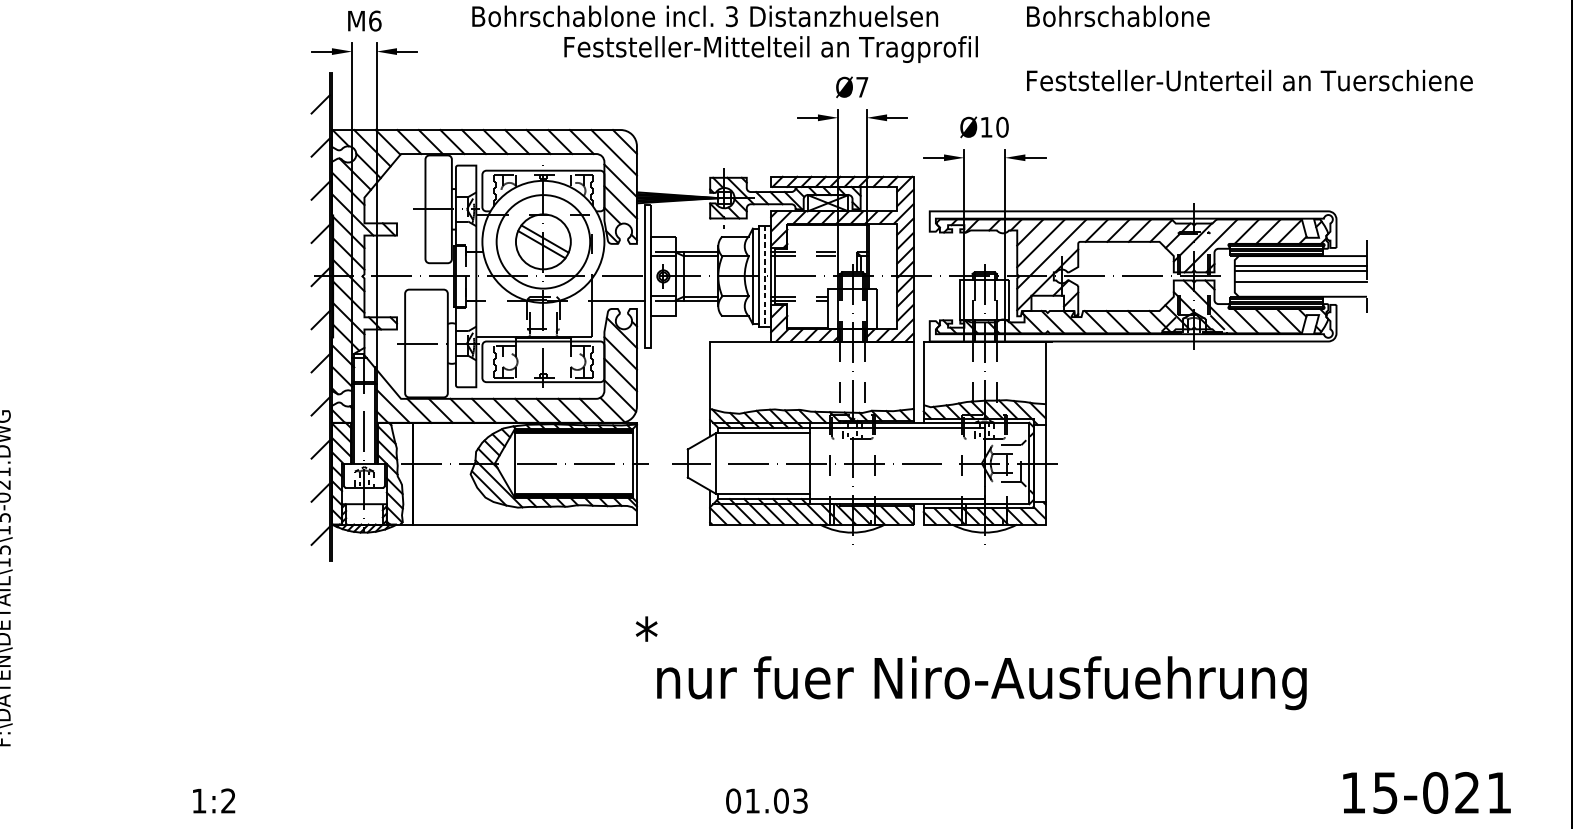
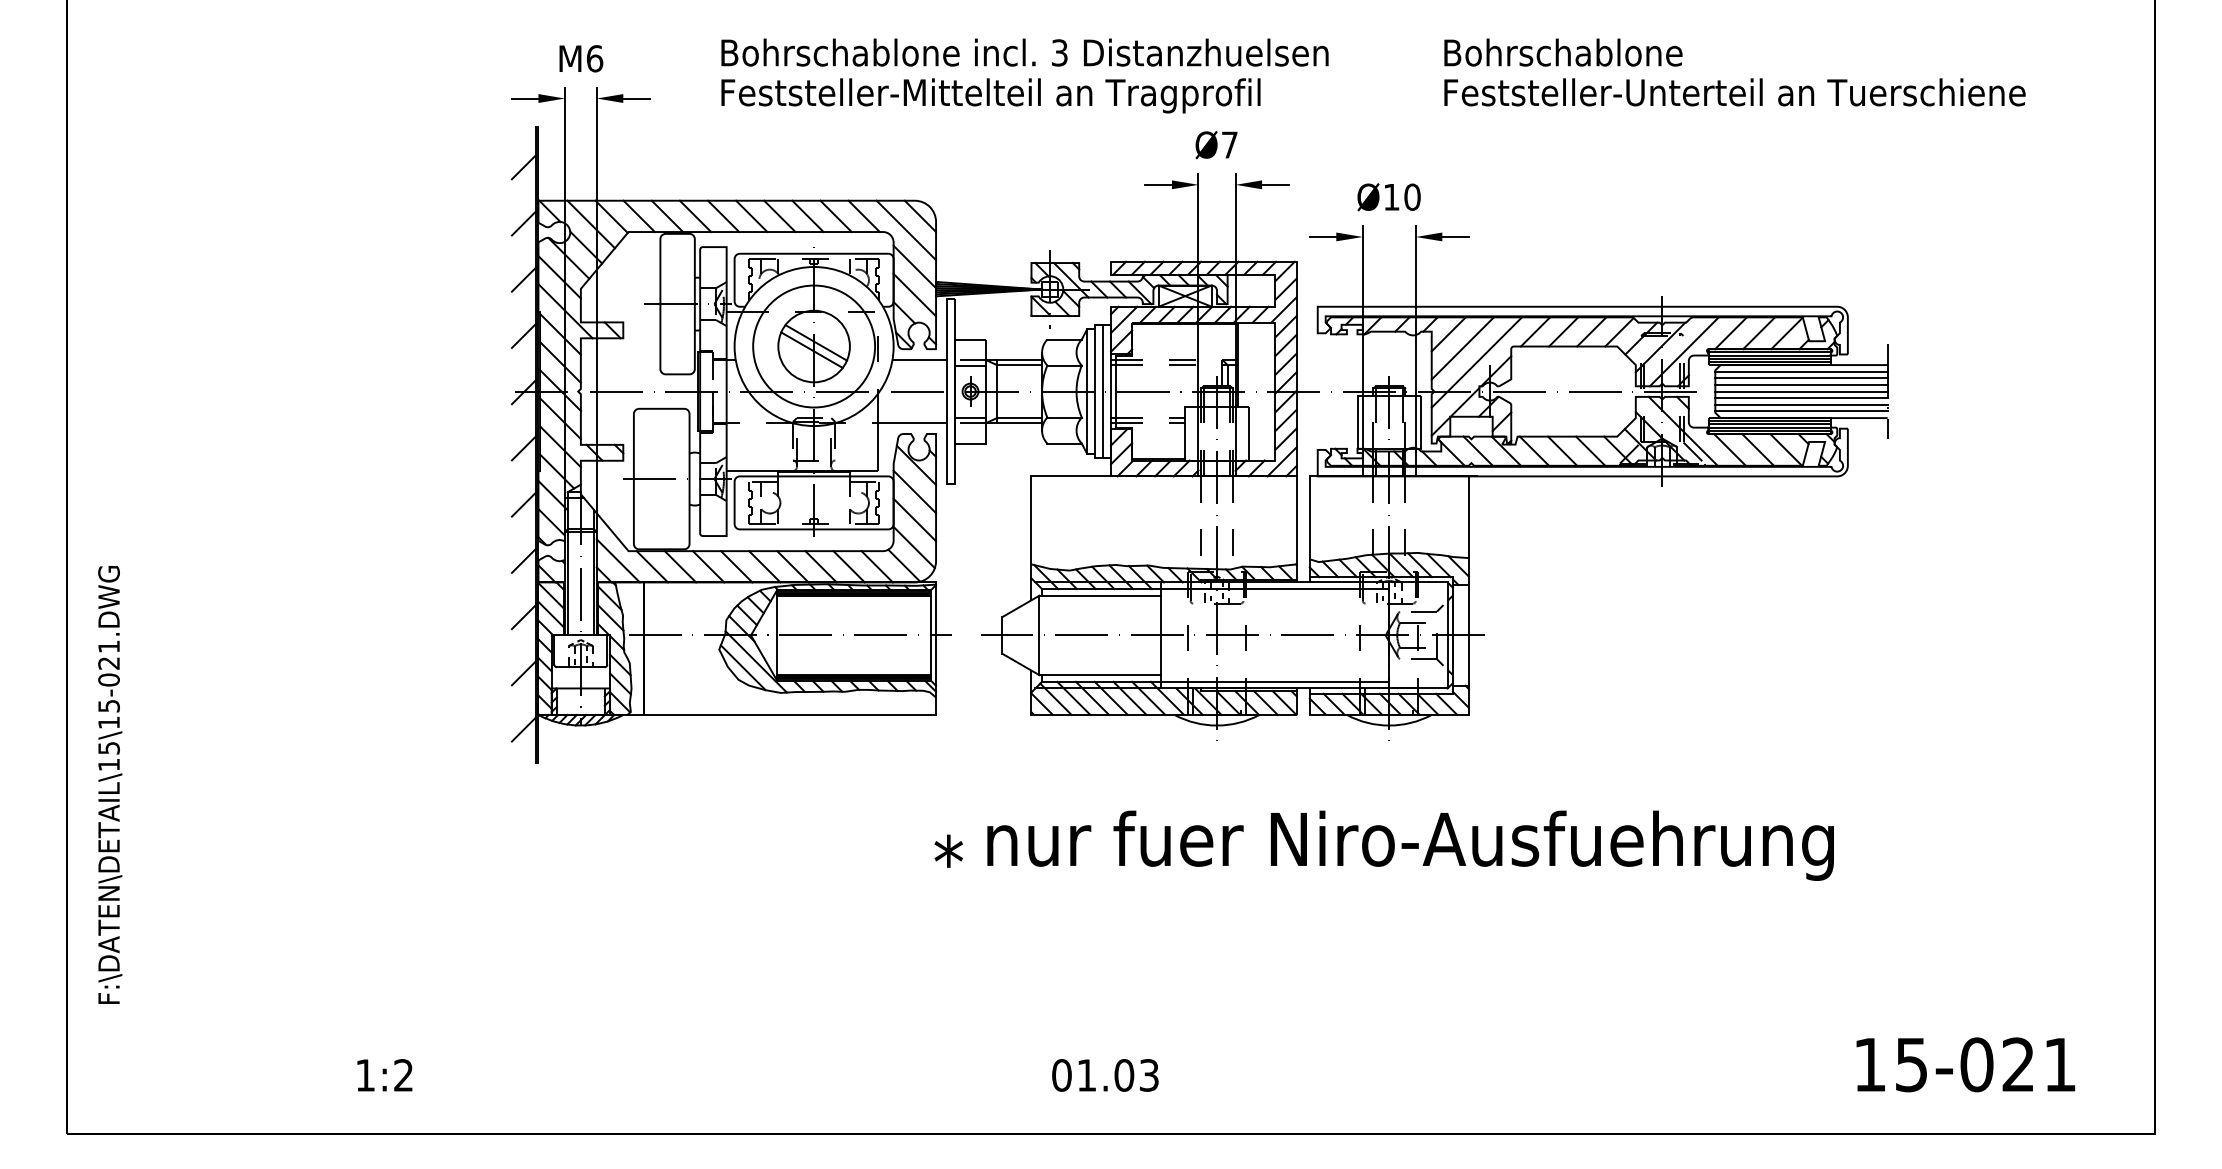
text: (770, 49) -> (990, 95), moved
text: (1249, 80) -> (1734, 92), moved
line: (624, 251) -> (919, 359), added
line: (1300, 261) -> (1801, 371), added
line: (1300, 276) -> (1801, 391), added
line: (765, 277) -> (1103, 392), dashed -> solid
line: (1300, 286) -> (1801, 404), added
line: (1300, 291) -> (1801, 411), added
text: (981, 682) -> (1410, 845), moved

